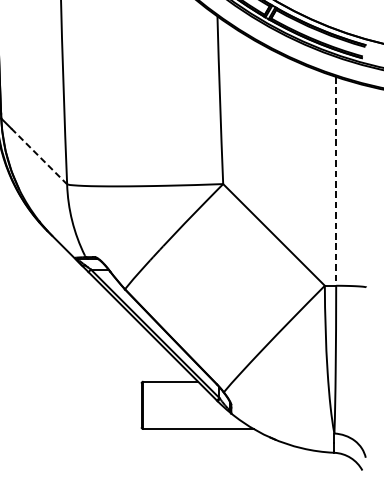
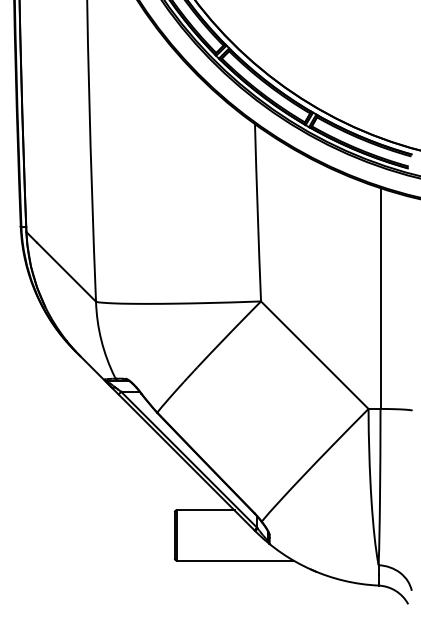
line: (39, 156) -> (66, 272), dashed -> solid
line: (336, 182) -> (380, 299), dashed -> solid

